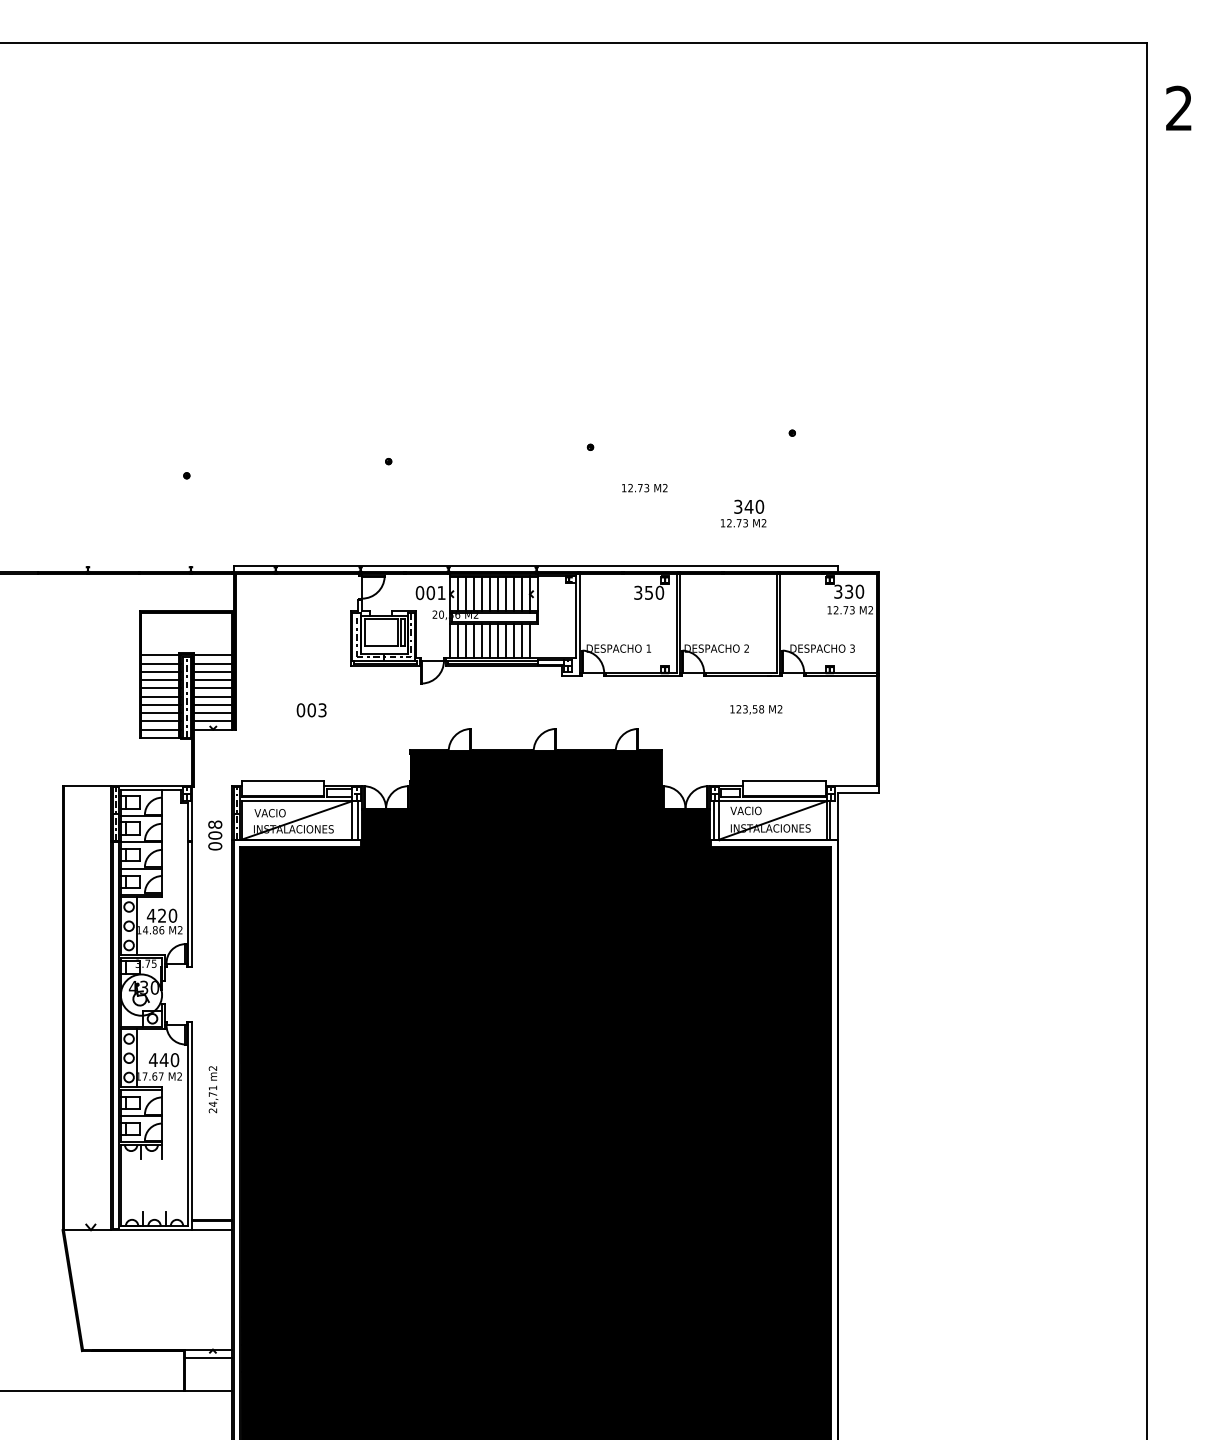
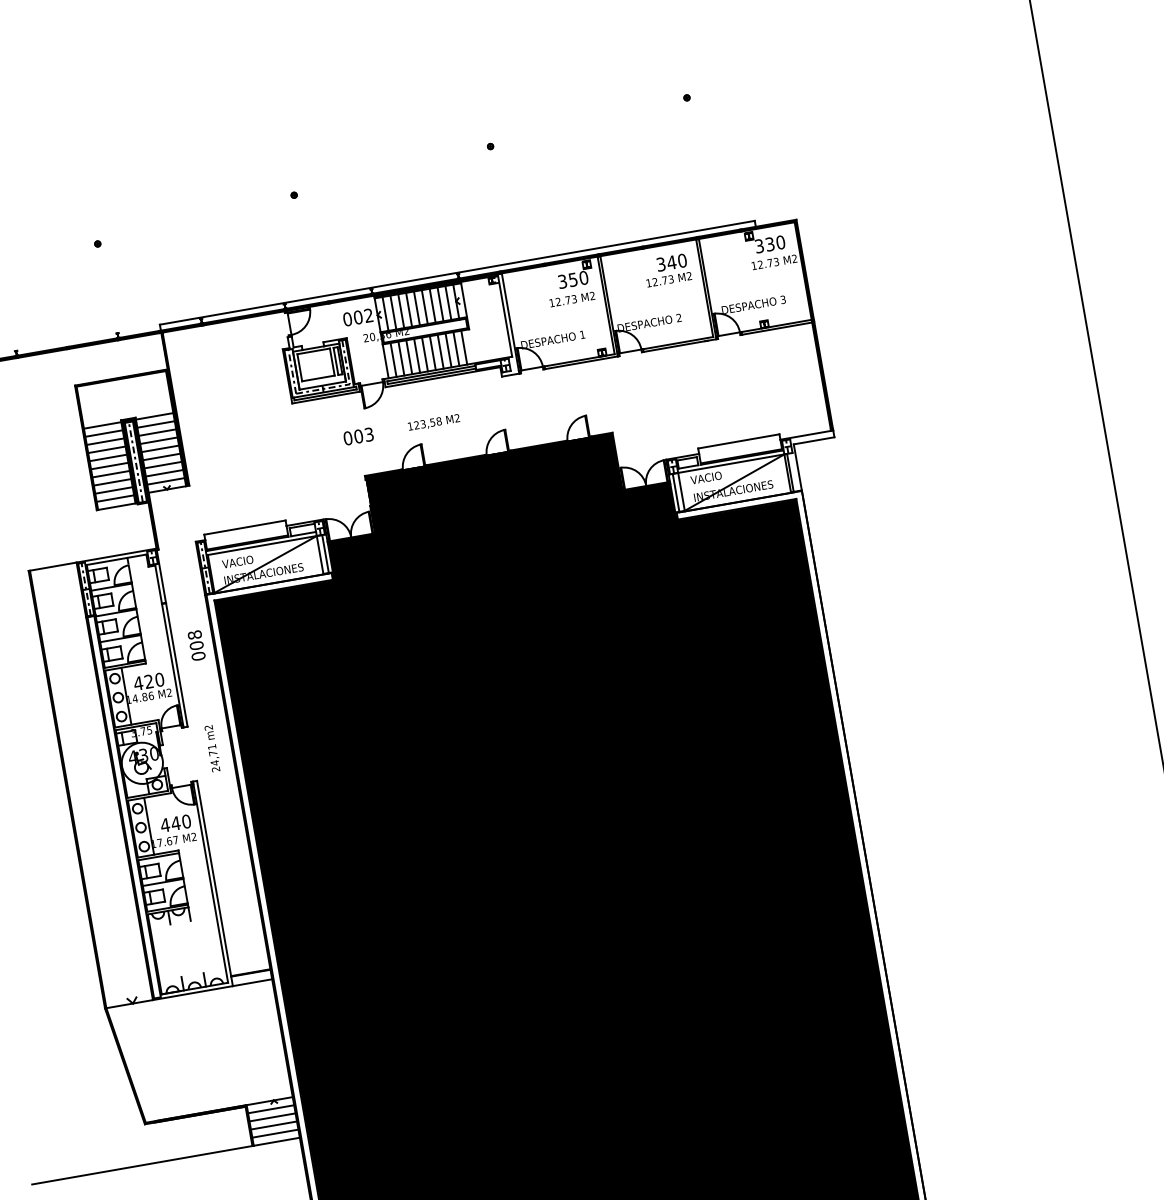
text: (644, 488) -> (572, 299), moved
text: (743, 513) -> (667, 270), moved
text: (441, 592) -> (368, 315), 001 -> 002
text: (756, 709) -> (434, 422), moved
text: (311, 710) -> (358, 436), moved
text: (215, 835) -> (196, 645), moved
text: (213, 1089) -> (212, 748), moved
line: (208, 1366) -> (272, 1117), added
line: (208, 1374) -> (273, 1125), added
line: (208, 1382) -> (275, 1133), added

